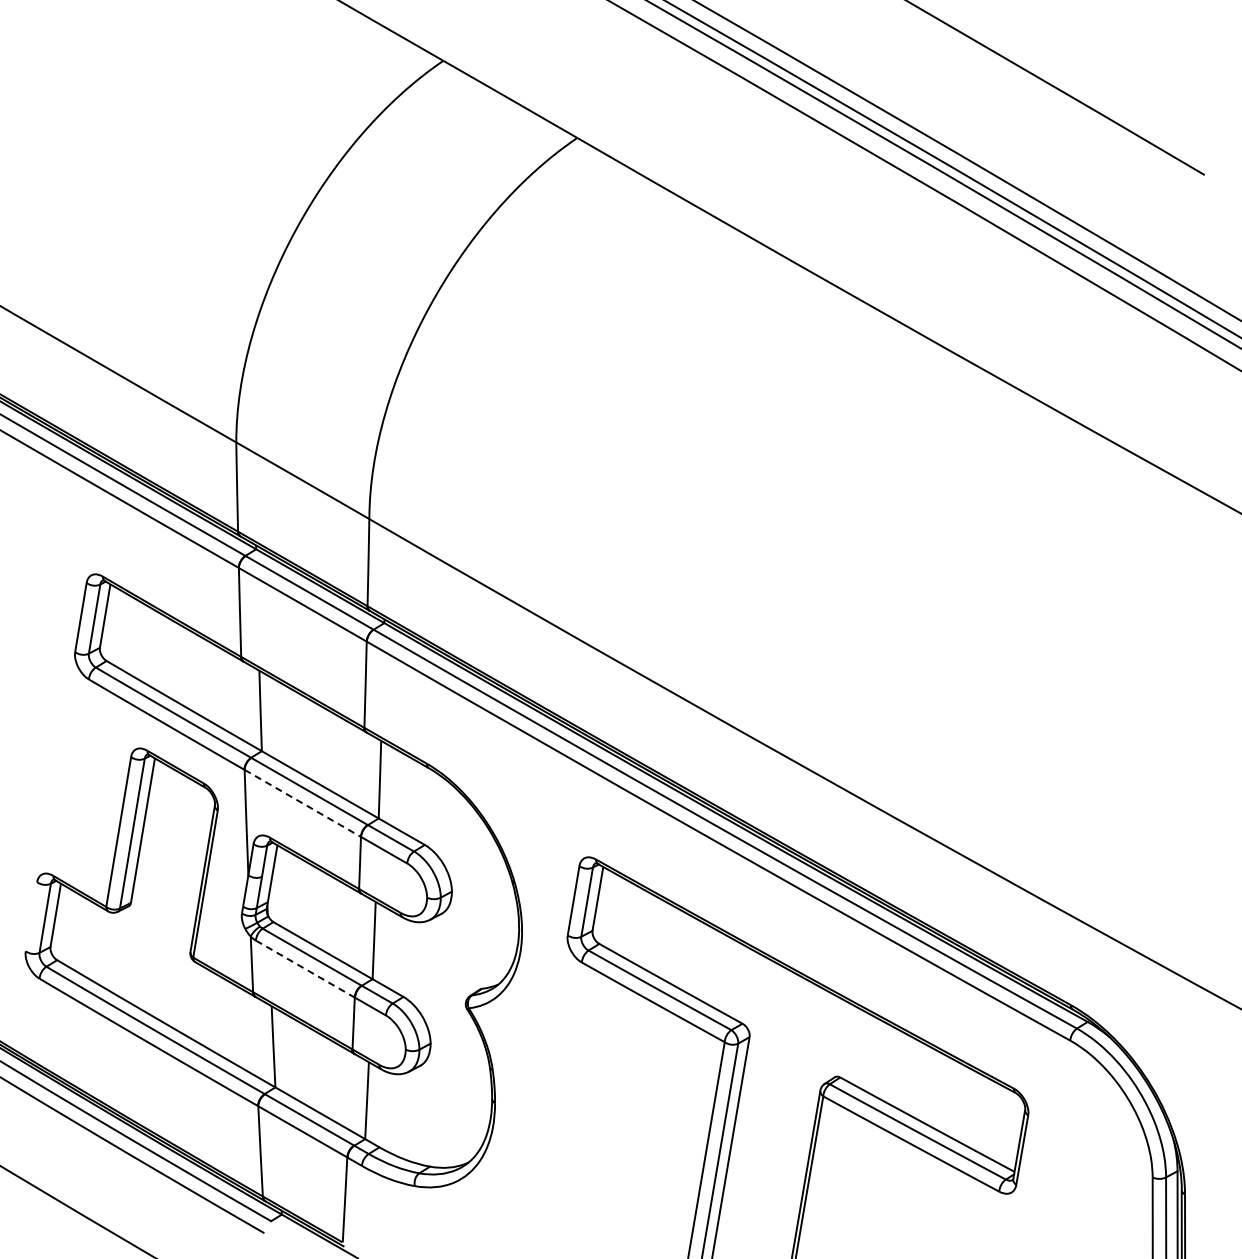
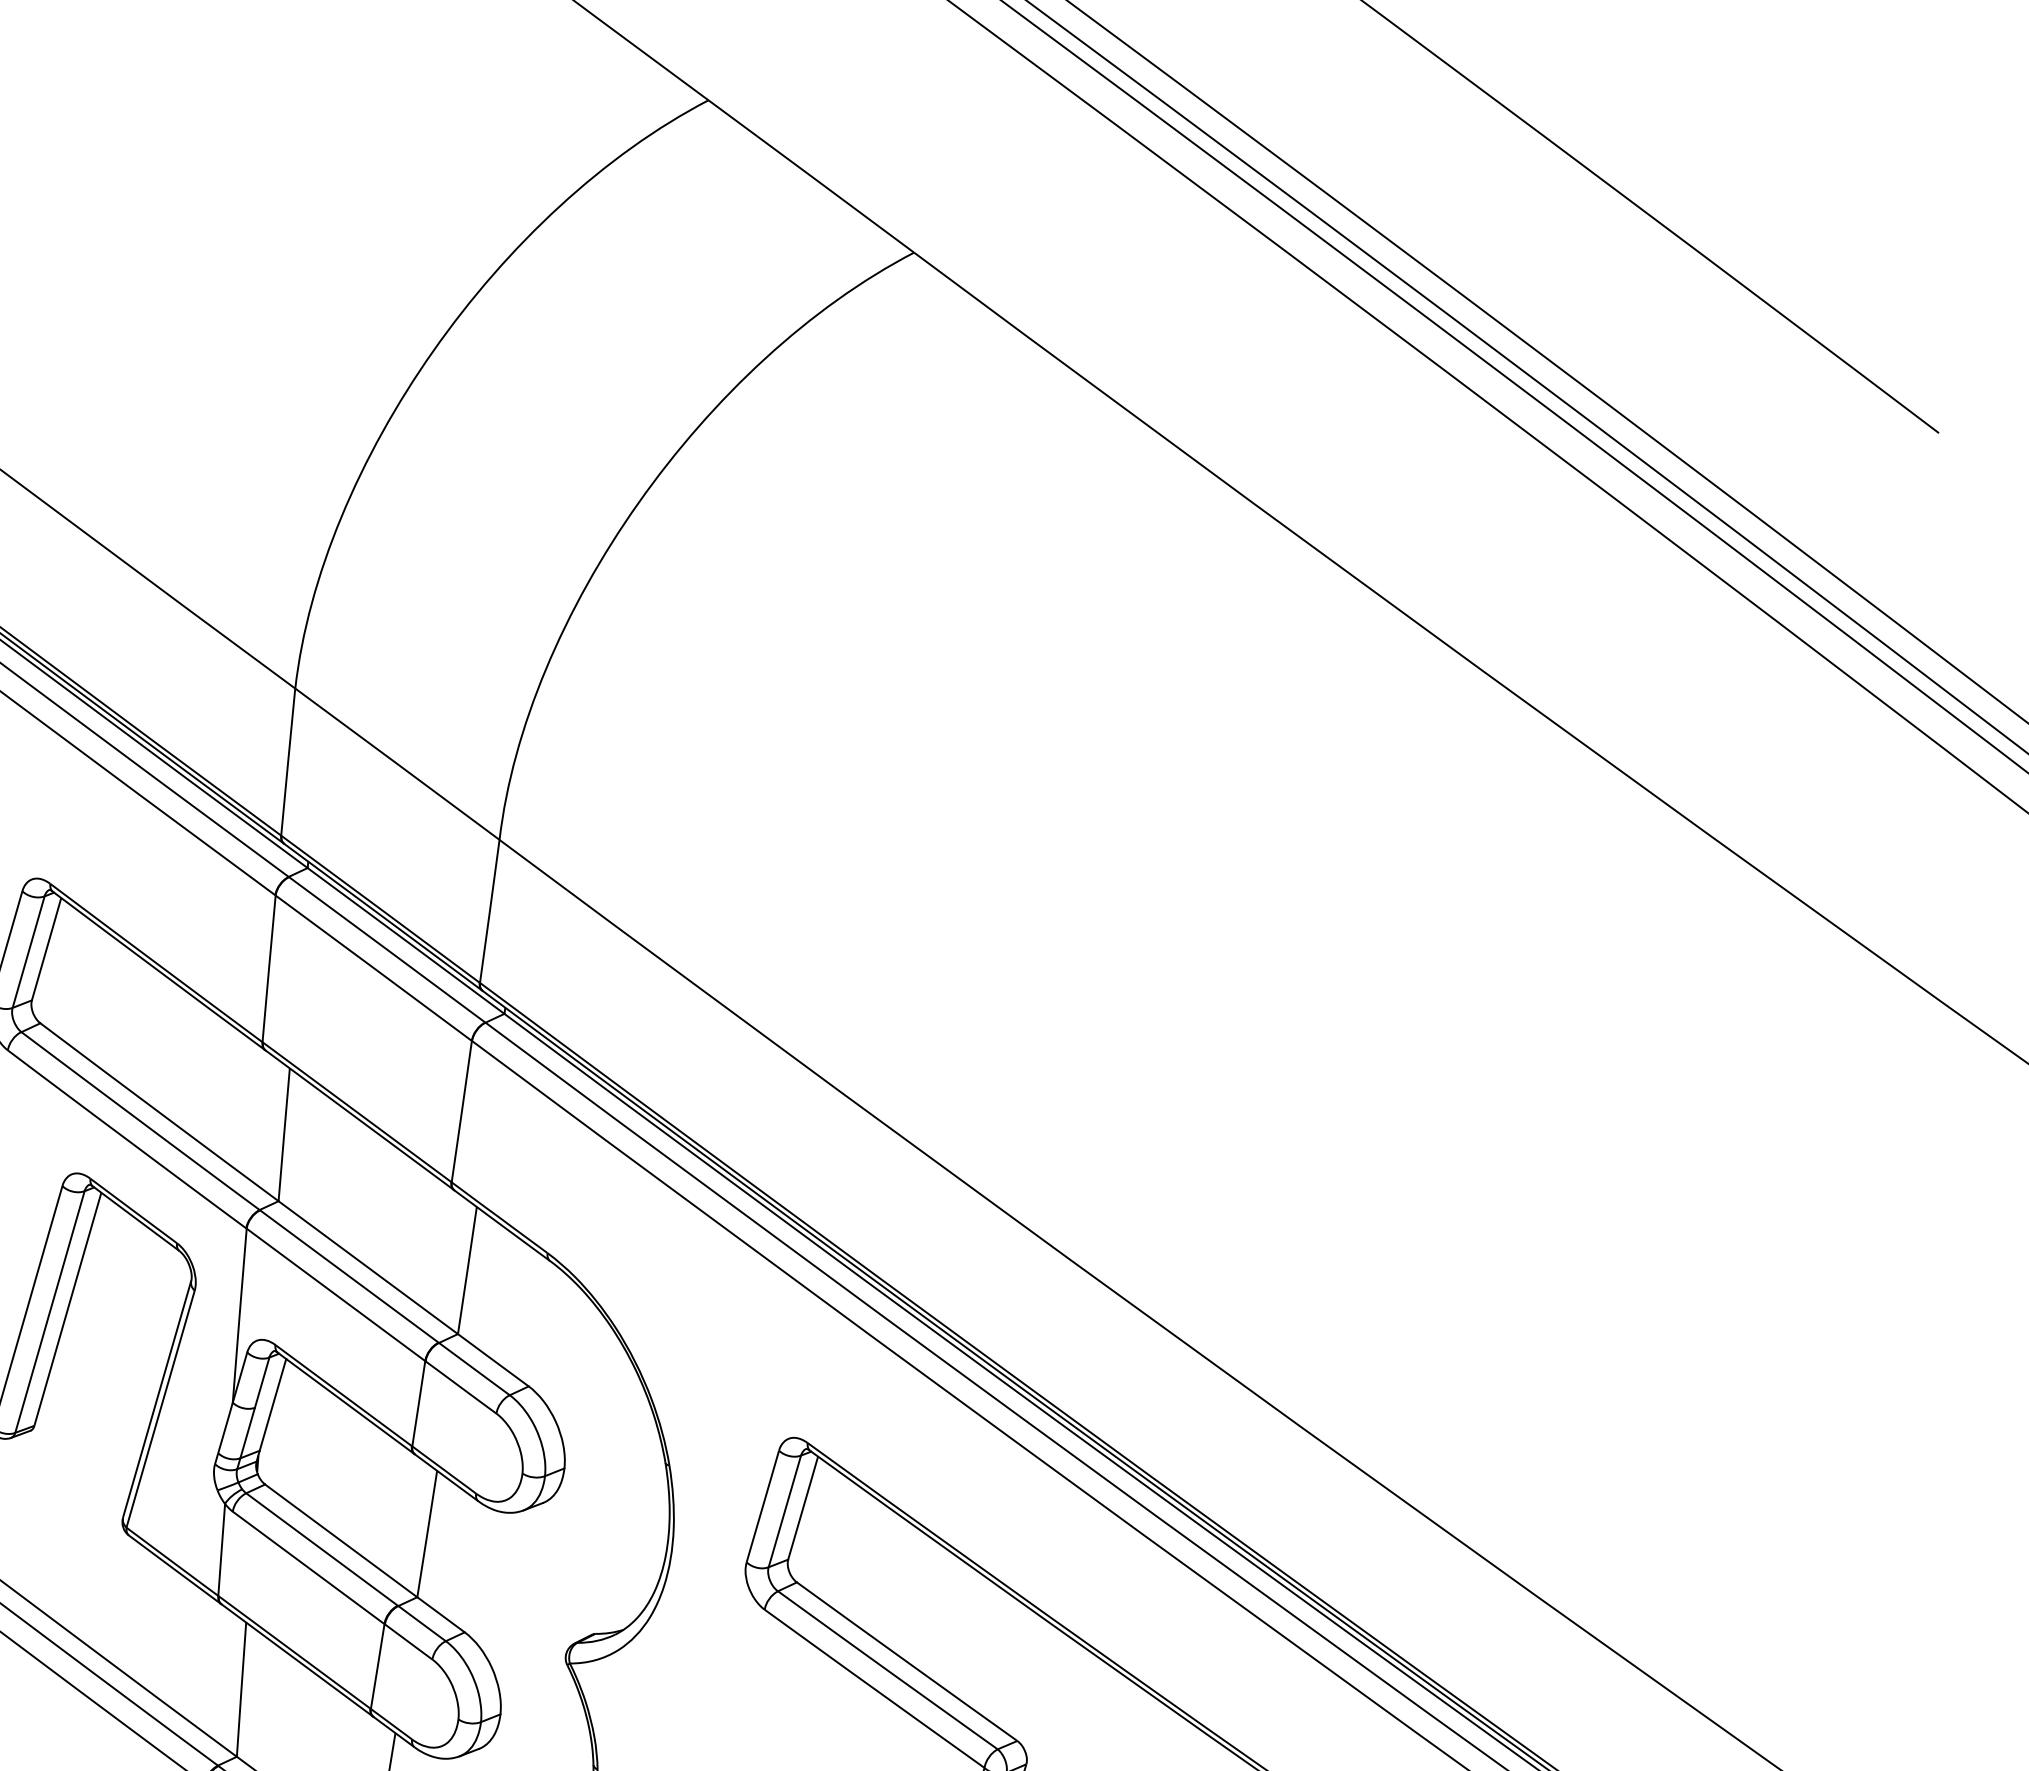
line: (303, 803) -> (337, 1295), dashed -> solid
line: (305, 969) -> (308, 1568), dashed -> solid

